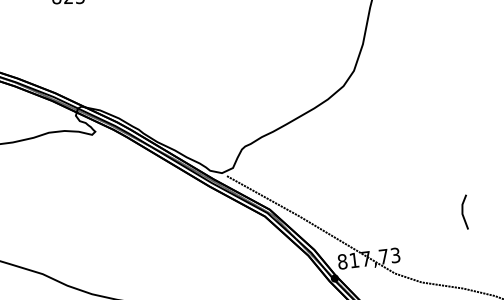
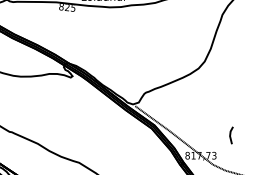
line: (464, 210) -> (231, 134), moved

